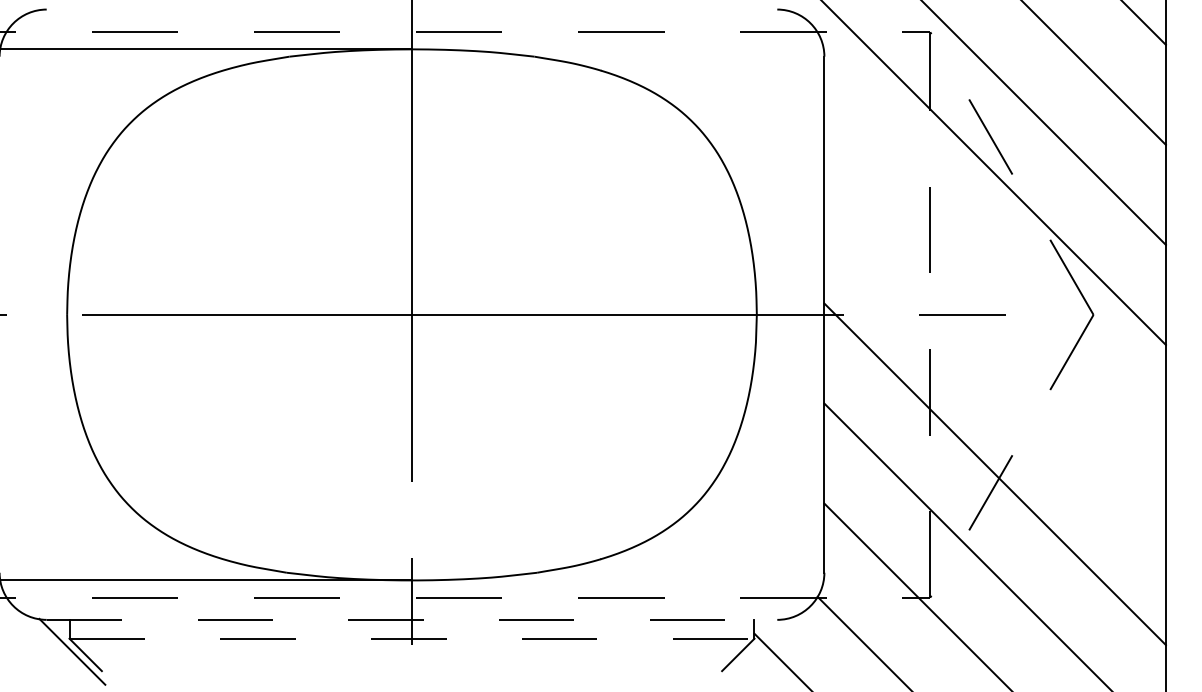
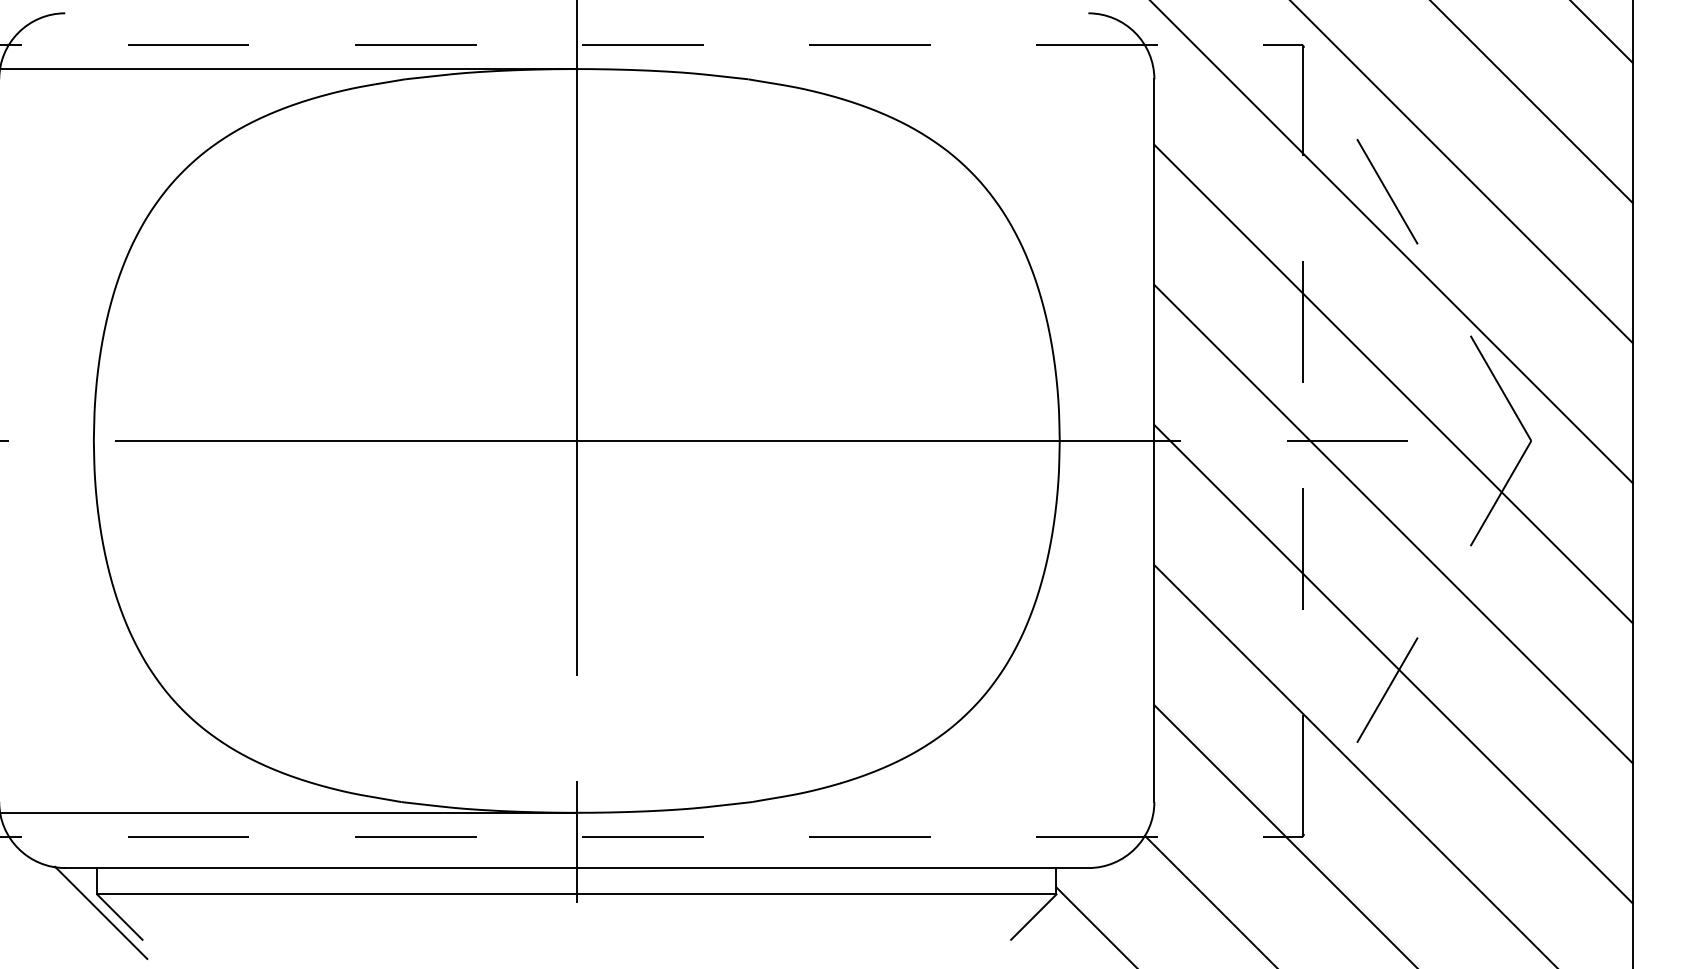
line: (994, 274) -> (1392, 384), added
line: (994, 374) -> (1392, 524), added
line: (412, 619) -> (577, 867), dashed -> solid
line: (412, 638) -> (577, 894), dashed -> solid

